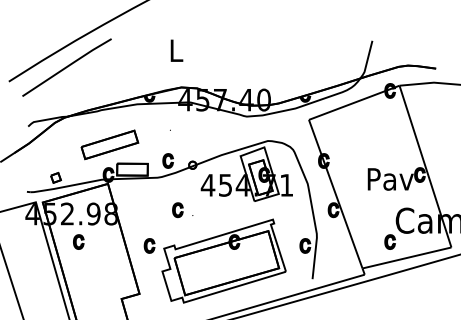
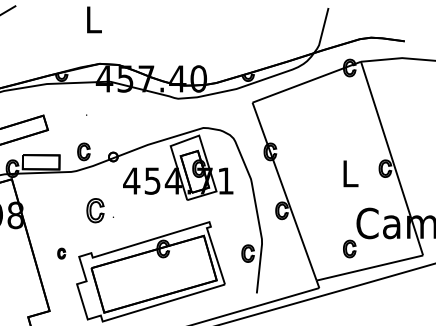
text: (390, 179) -> (350, 174), Pav -> L
part: (177, 210) -> (95, 211), size x1.4
part: (149, 245) -> (61, 253), size x0.6

